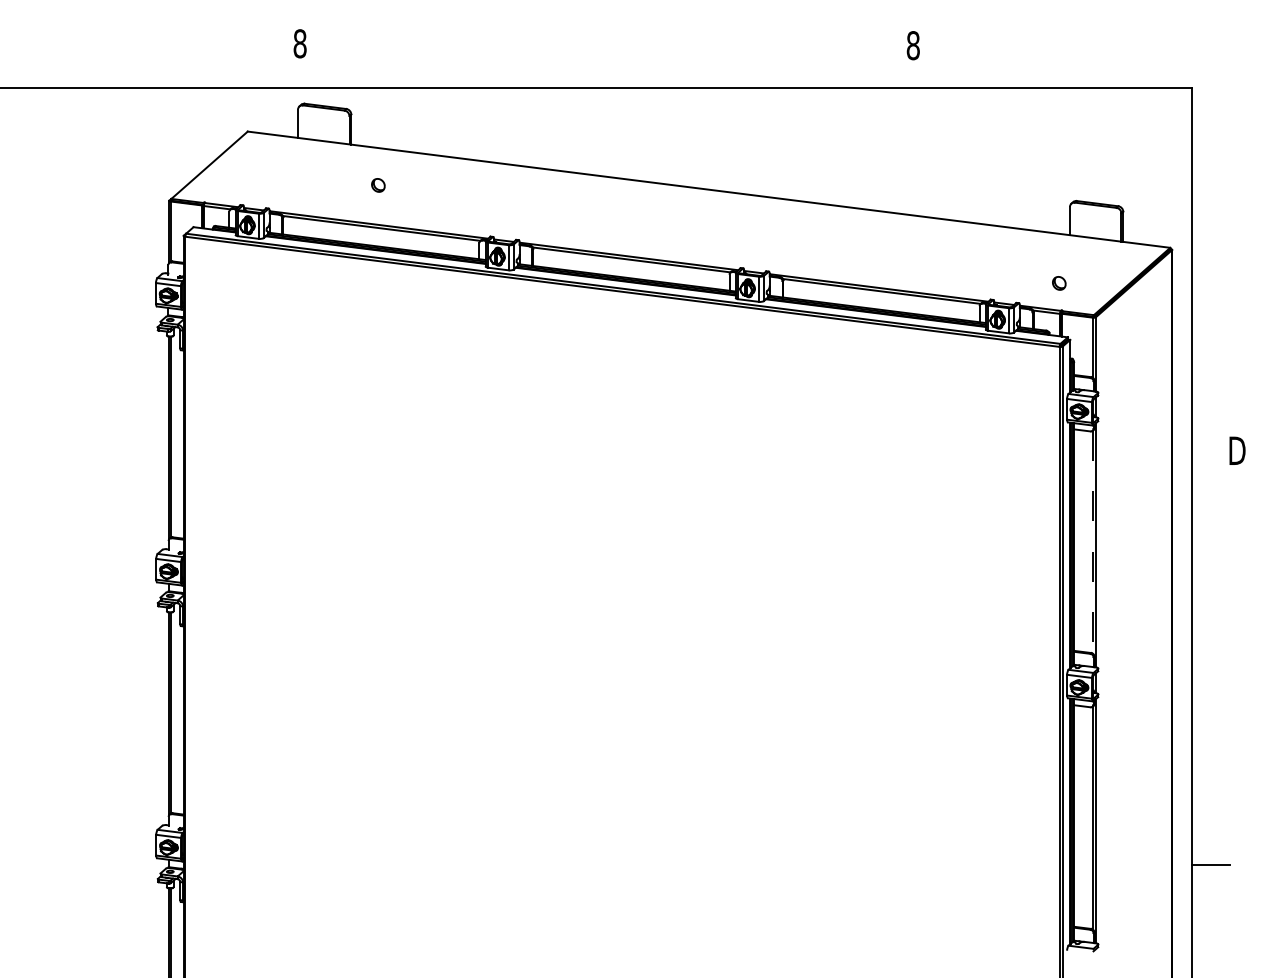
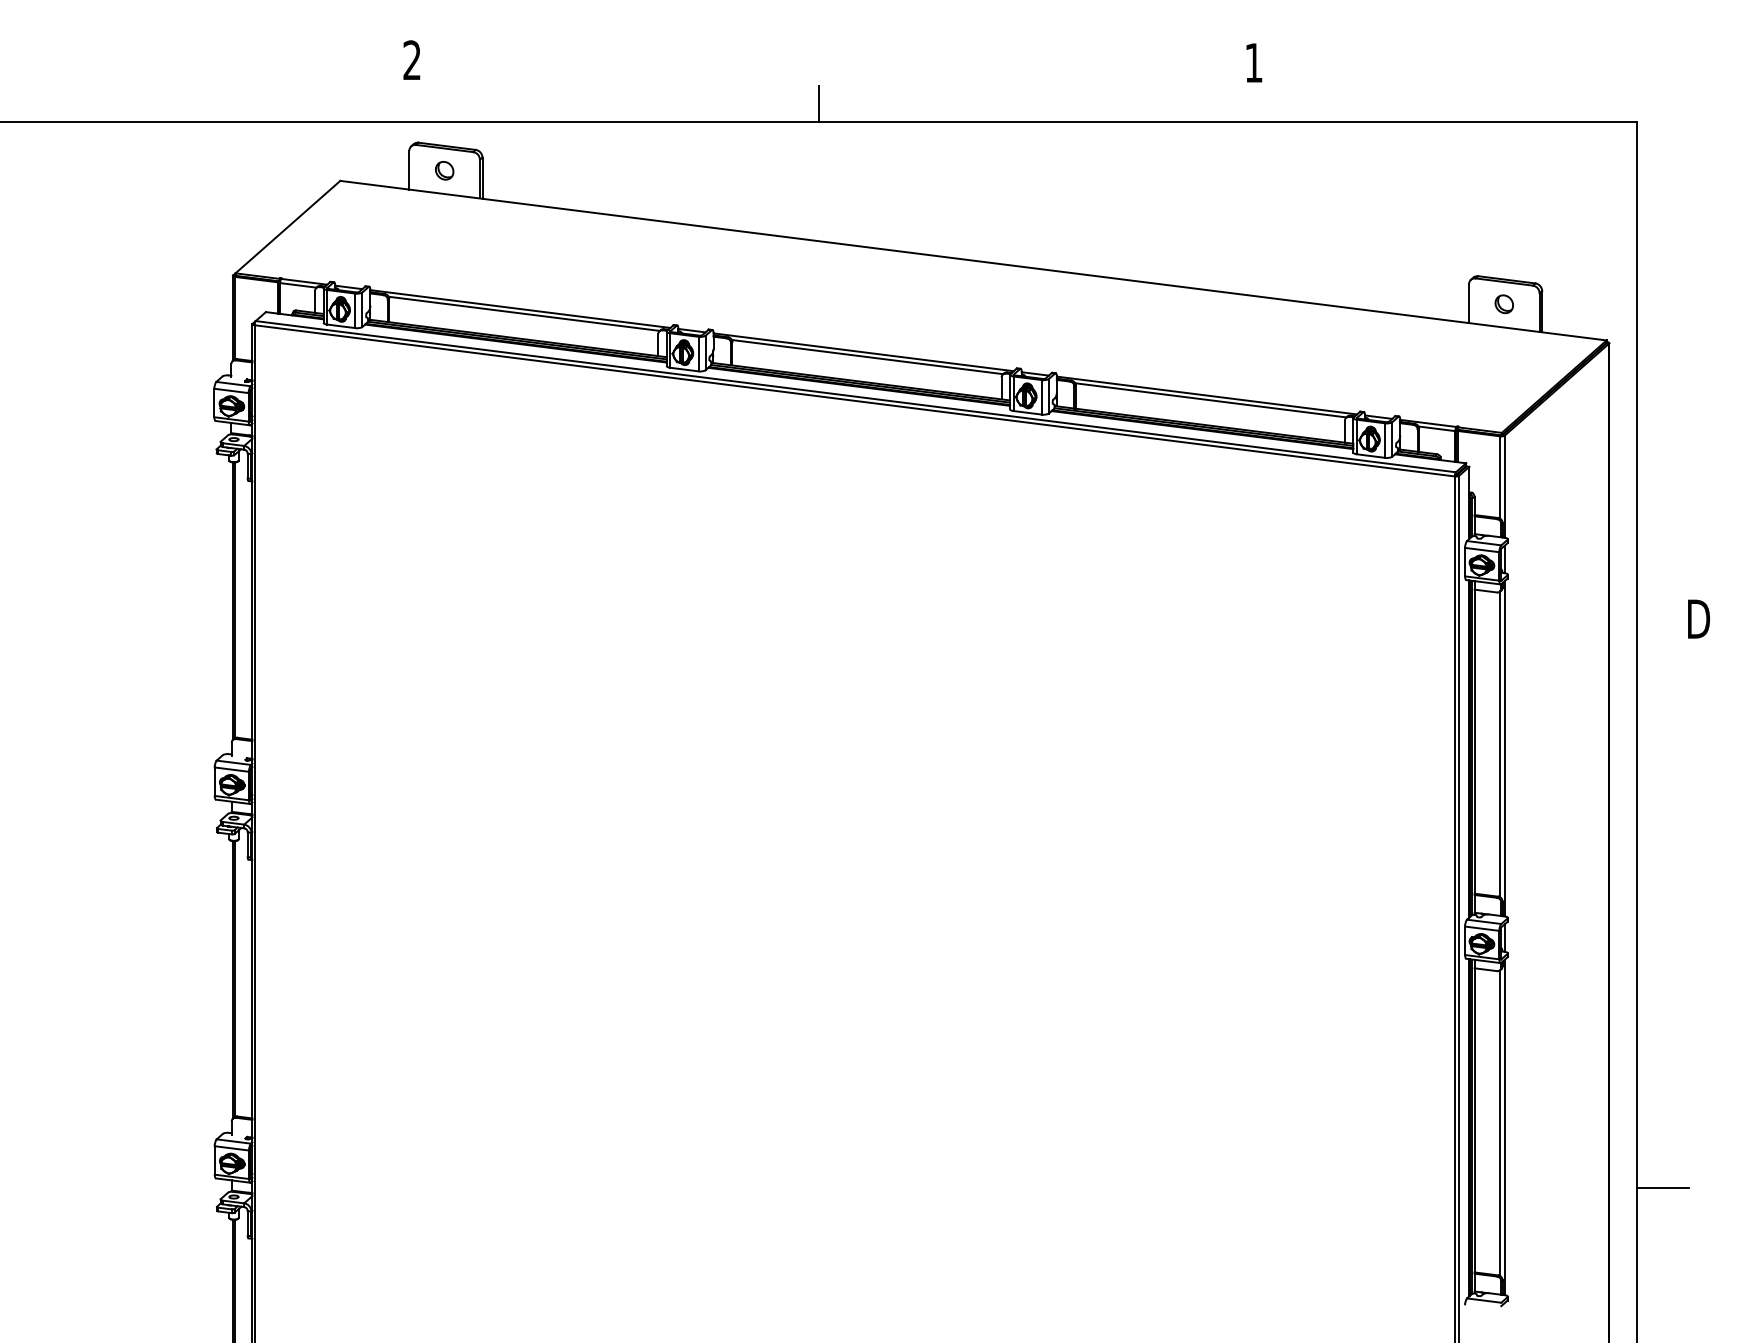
text: (300, 43) -> (412, 60), 8 -> 2
text: (913, 45) -> (1253, 62), 8 -> 1
line: (596, 75) -> (818, 103), added
part: (378, 185) -> (444, 170), moved
part: (1058, 283) -> (1503, 304), moved
line: (1092, 542) -> (1500, 744), dashed -> solid

